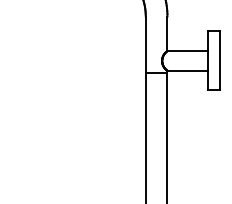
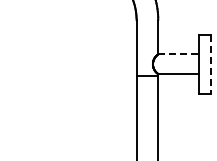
line: (188, 51) -> (179, 54), solid -> dashed
line: (219, 60) -> (210, 63), solid -> dashed

